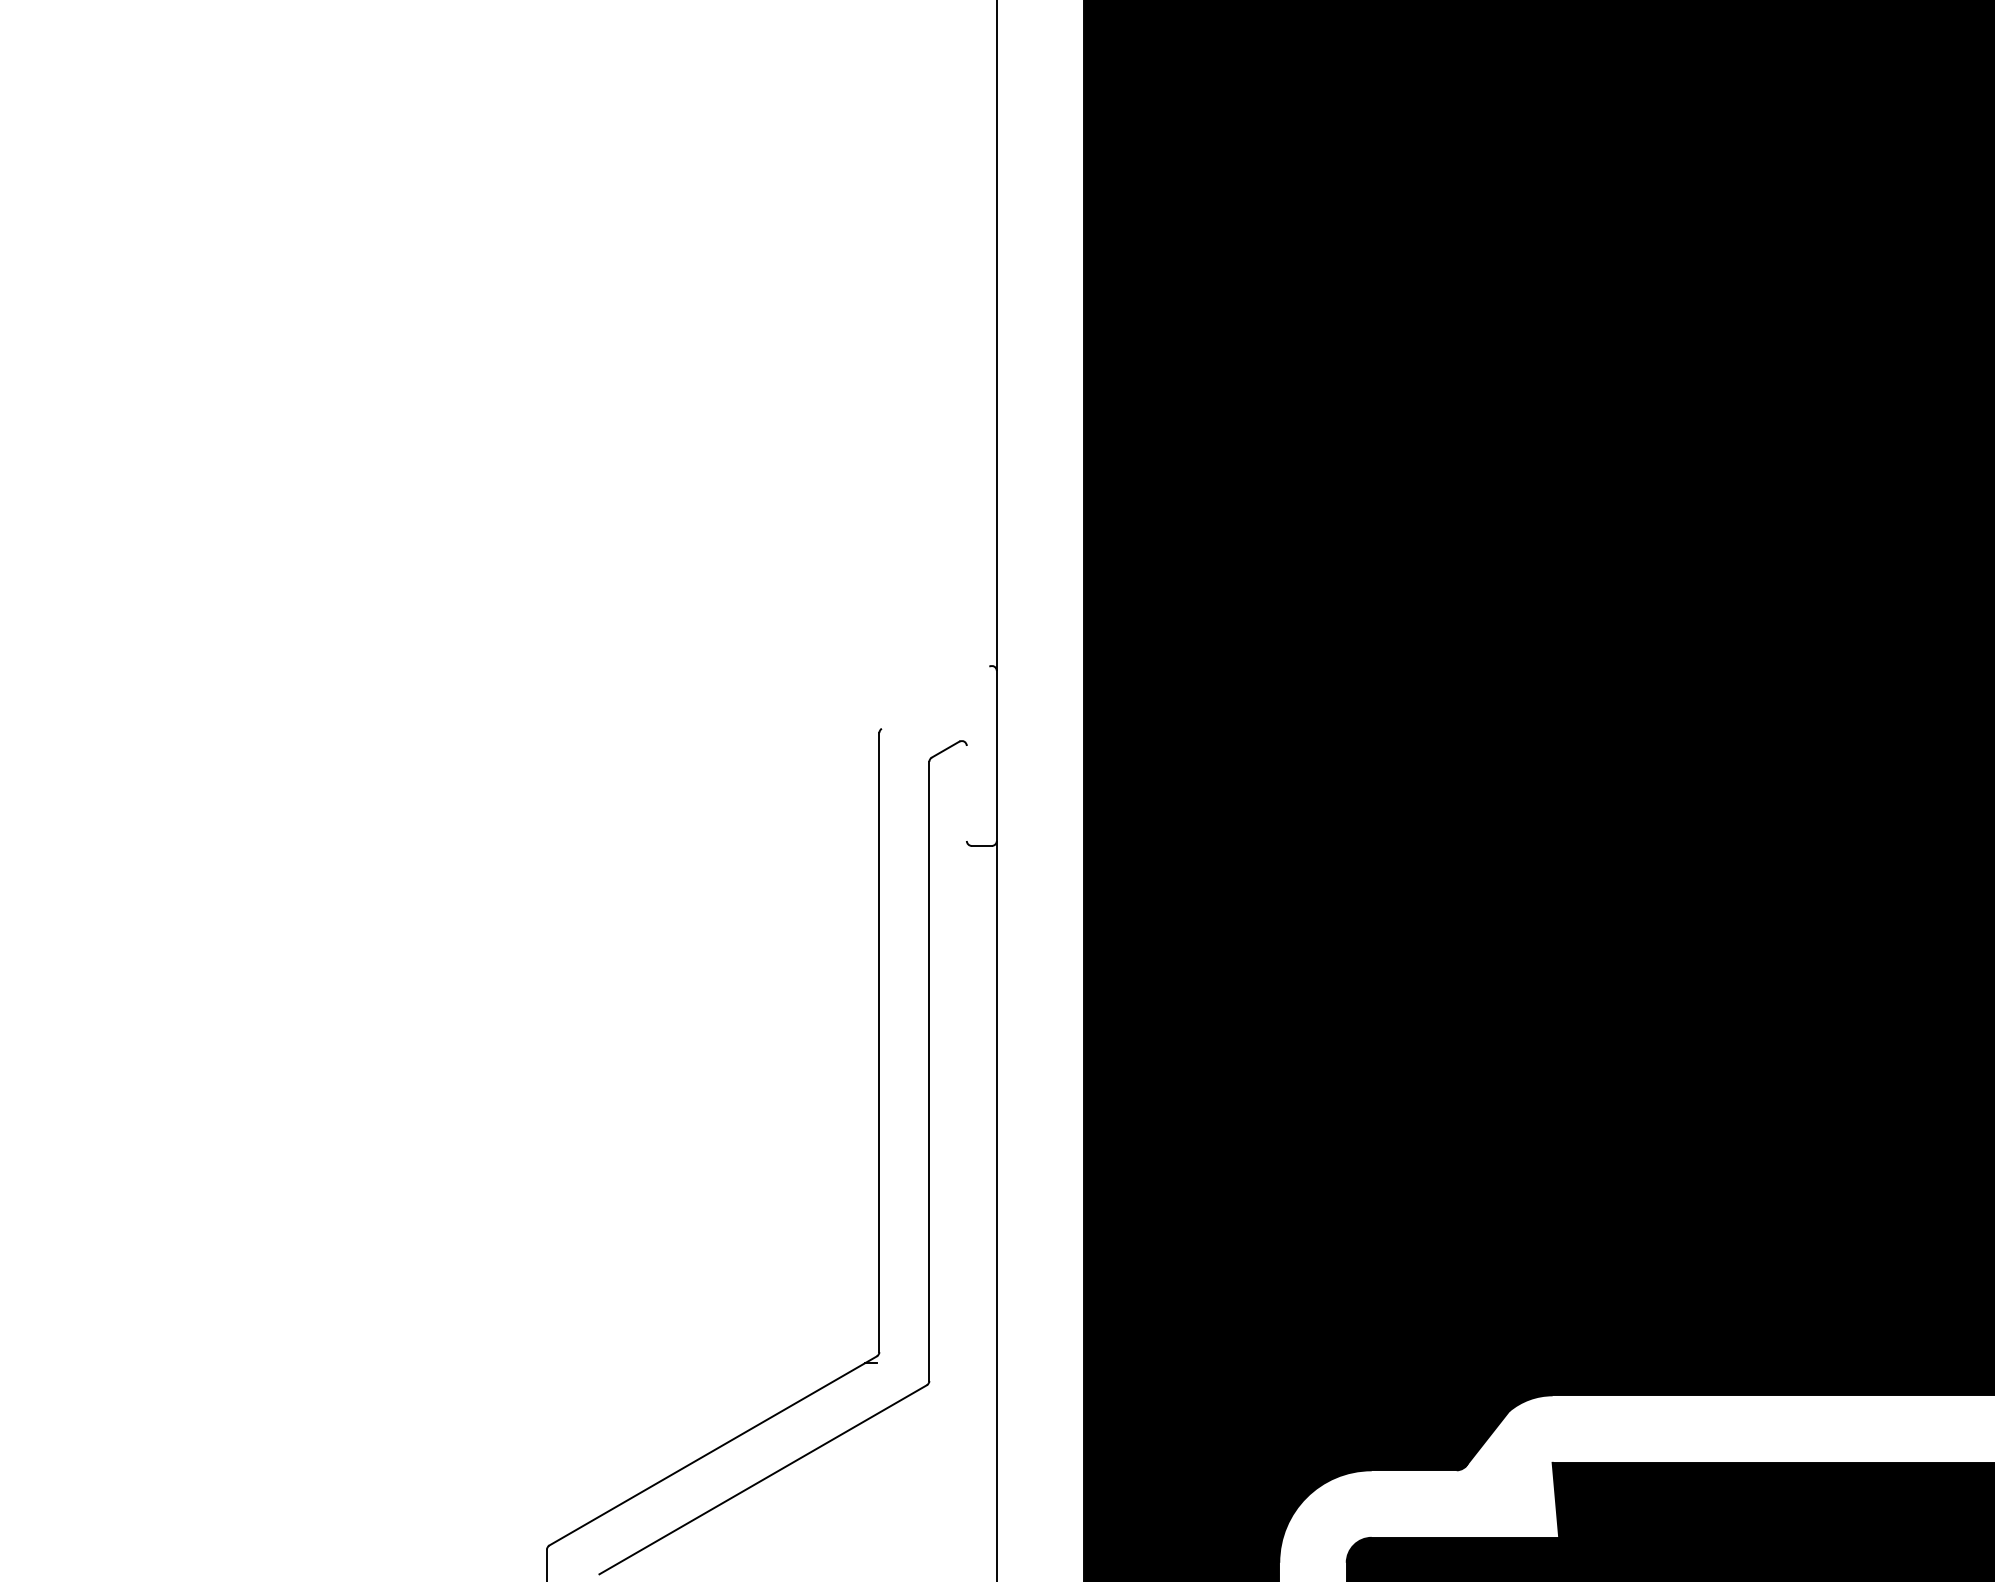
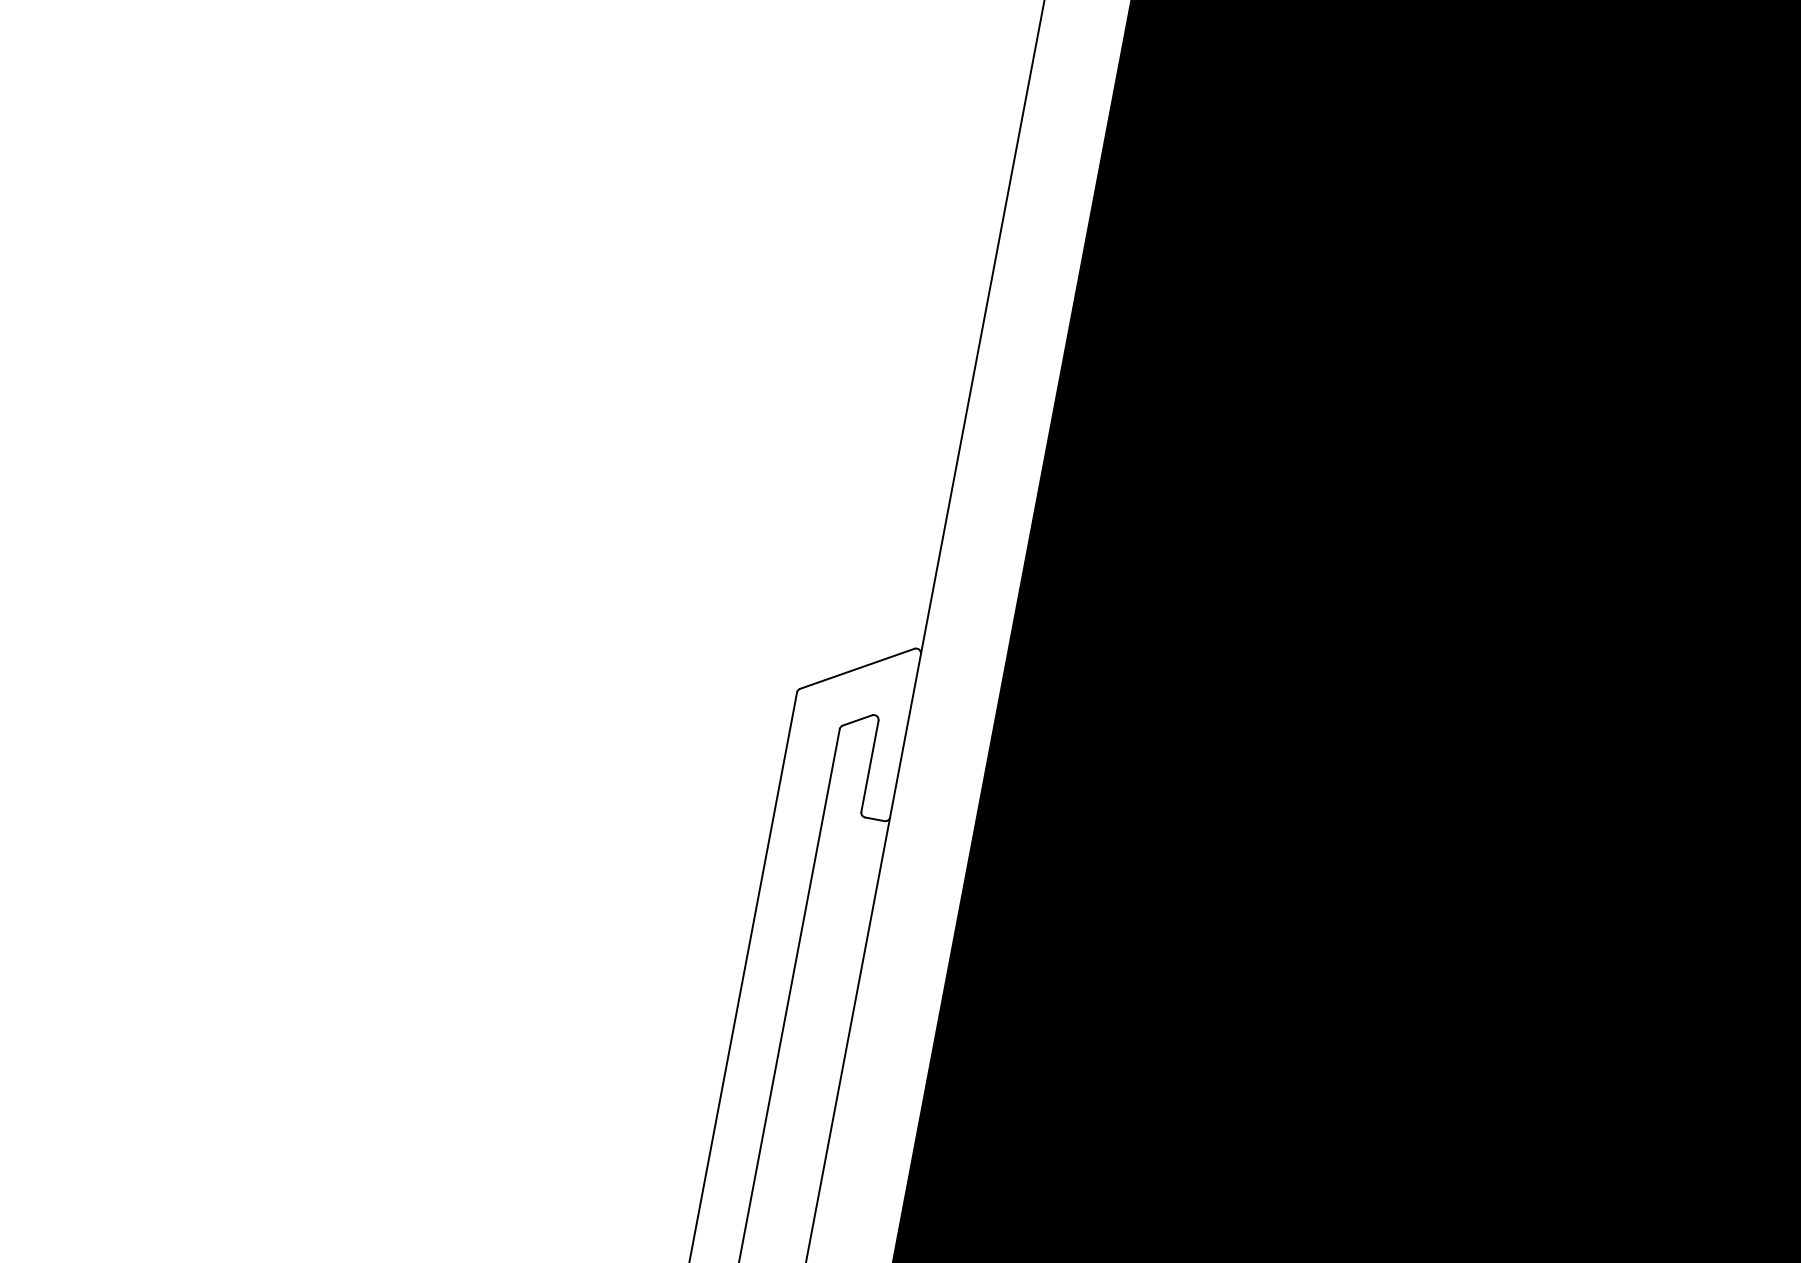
line: (935, 697) -> (857, 668), added
line: (966, 793) -> (869, 766), added

